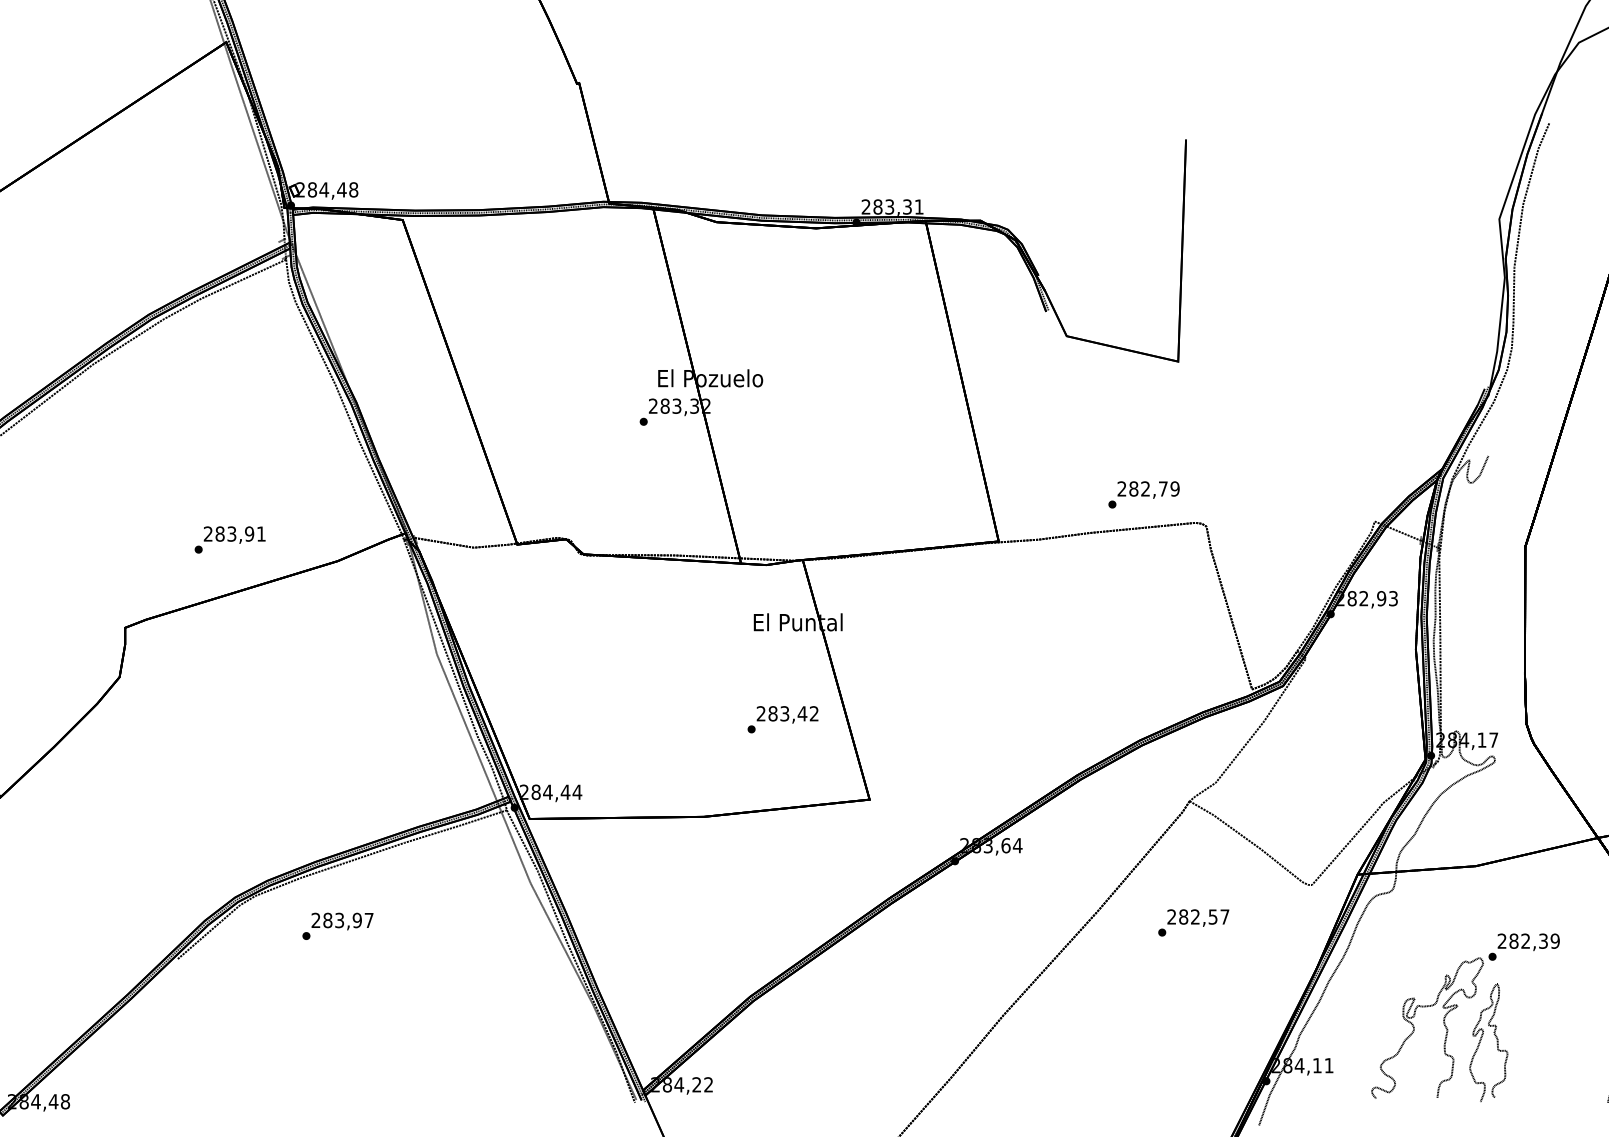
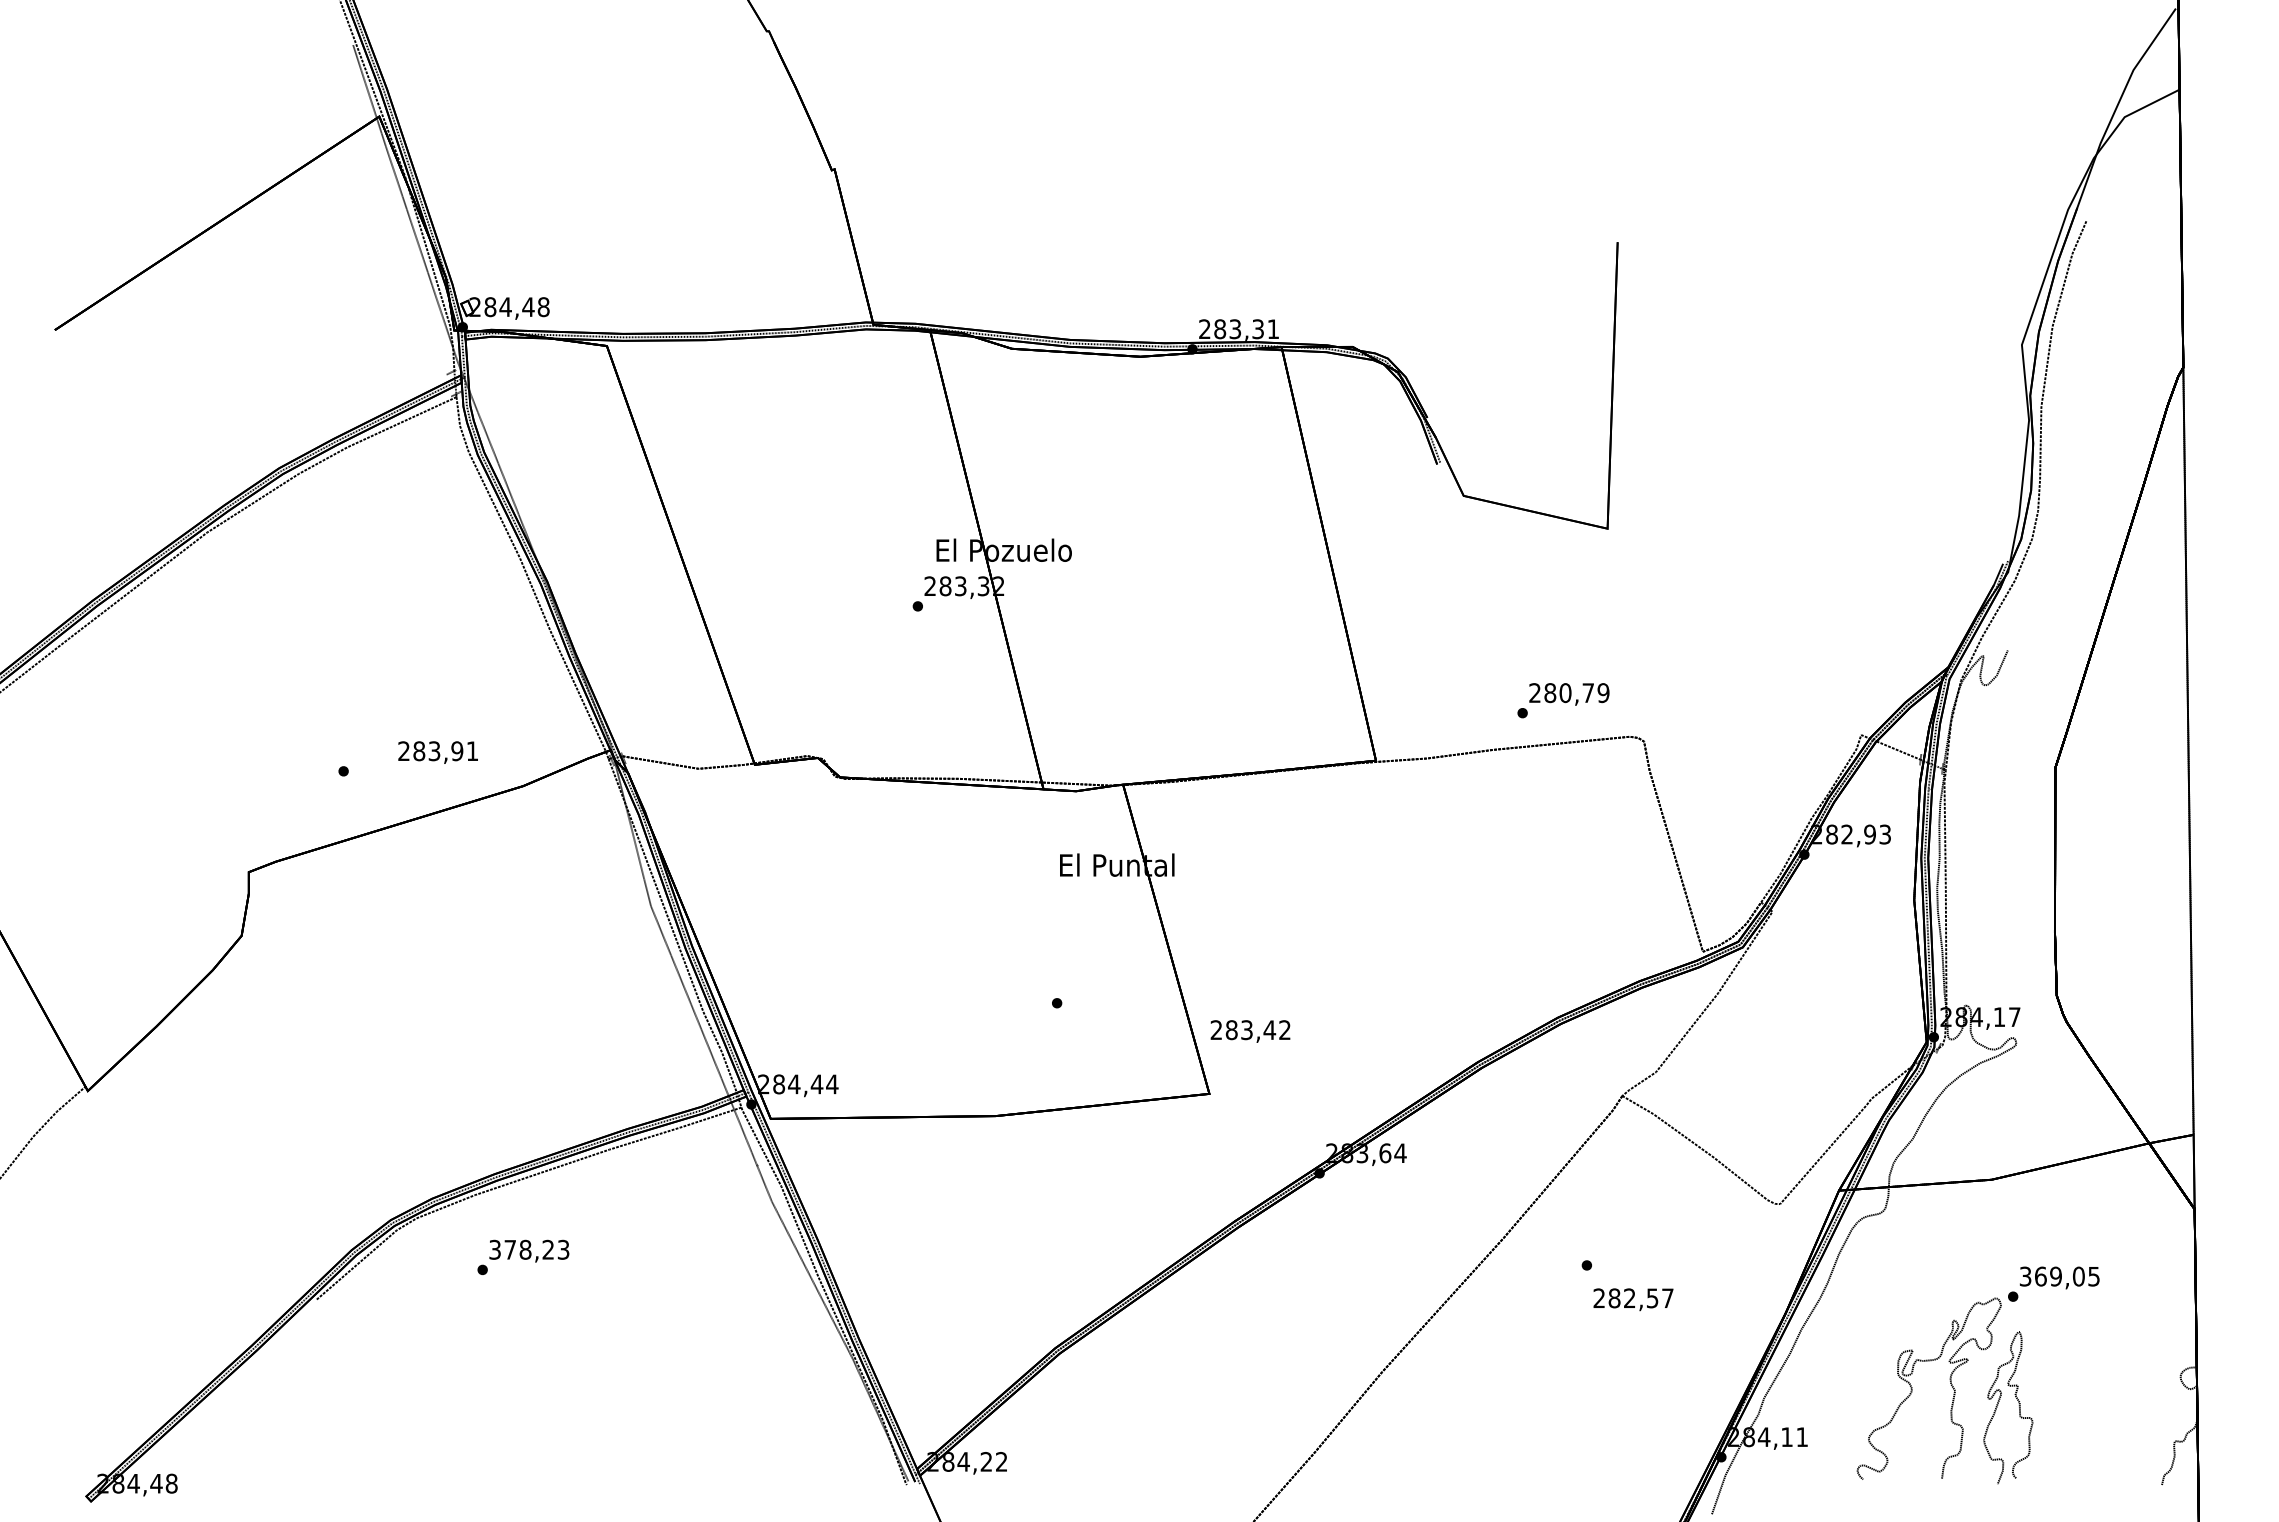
text: (1145, 489) -> (1565, 693), 282,79 -> 280,79
text: (234, 535) -> (437, 752), moved
text: (787, 714) -> (1250, 1031), moved
text: (1198, 917) -> (1633, 1299), moved
text: (342, 920) -> (529, 1249), 283,97 -> 378,23
text: (1528, 941) -> (2059, 1276), 282,39 -> 369,05

